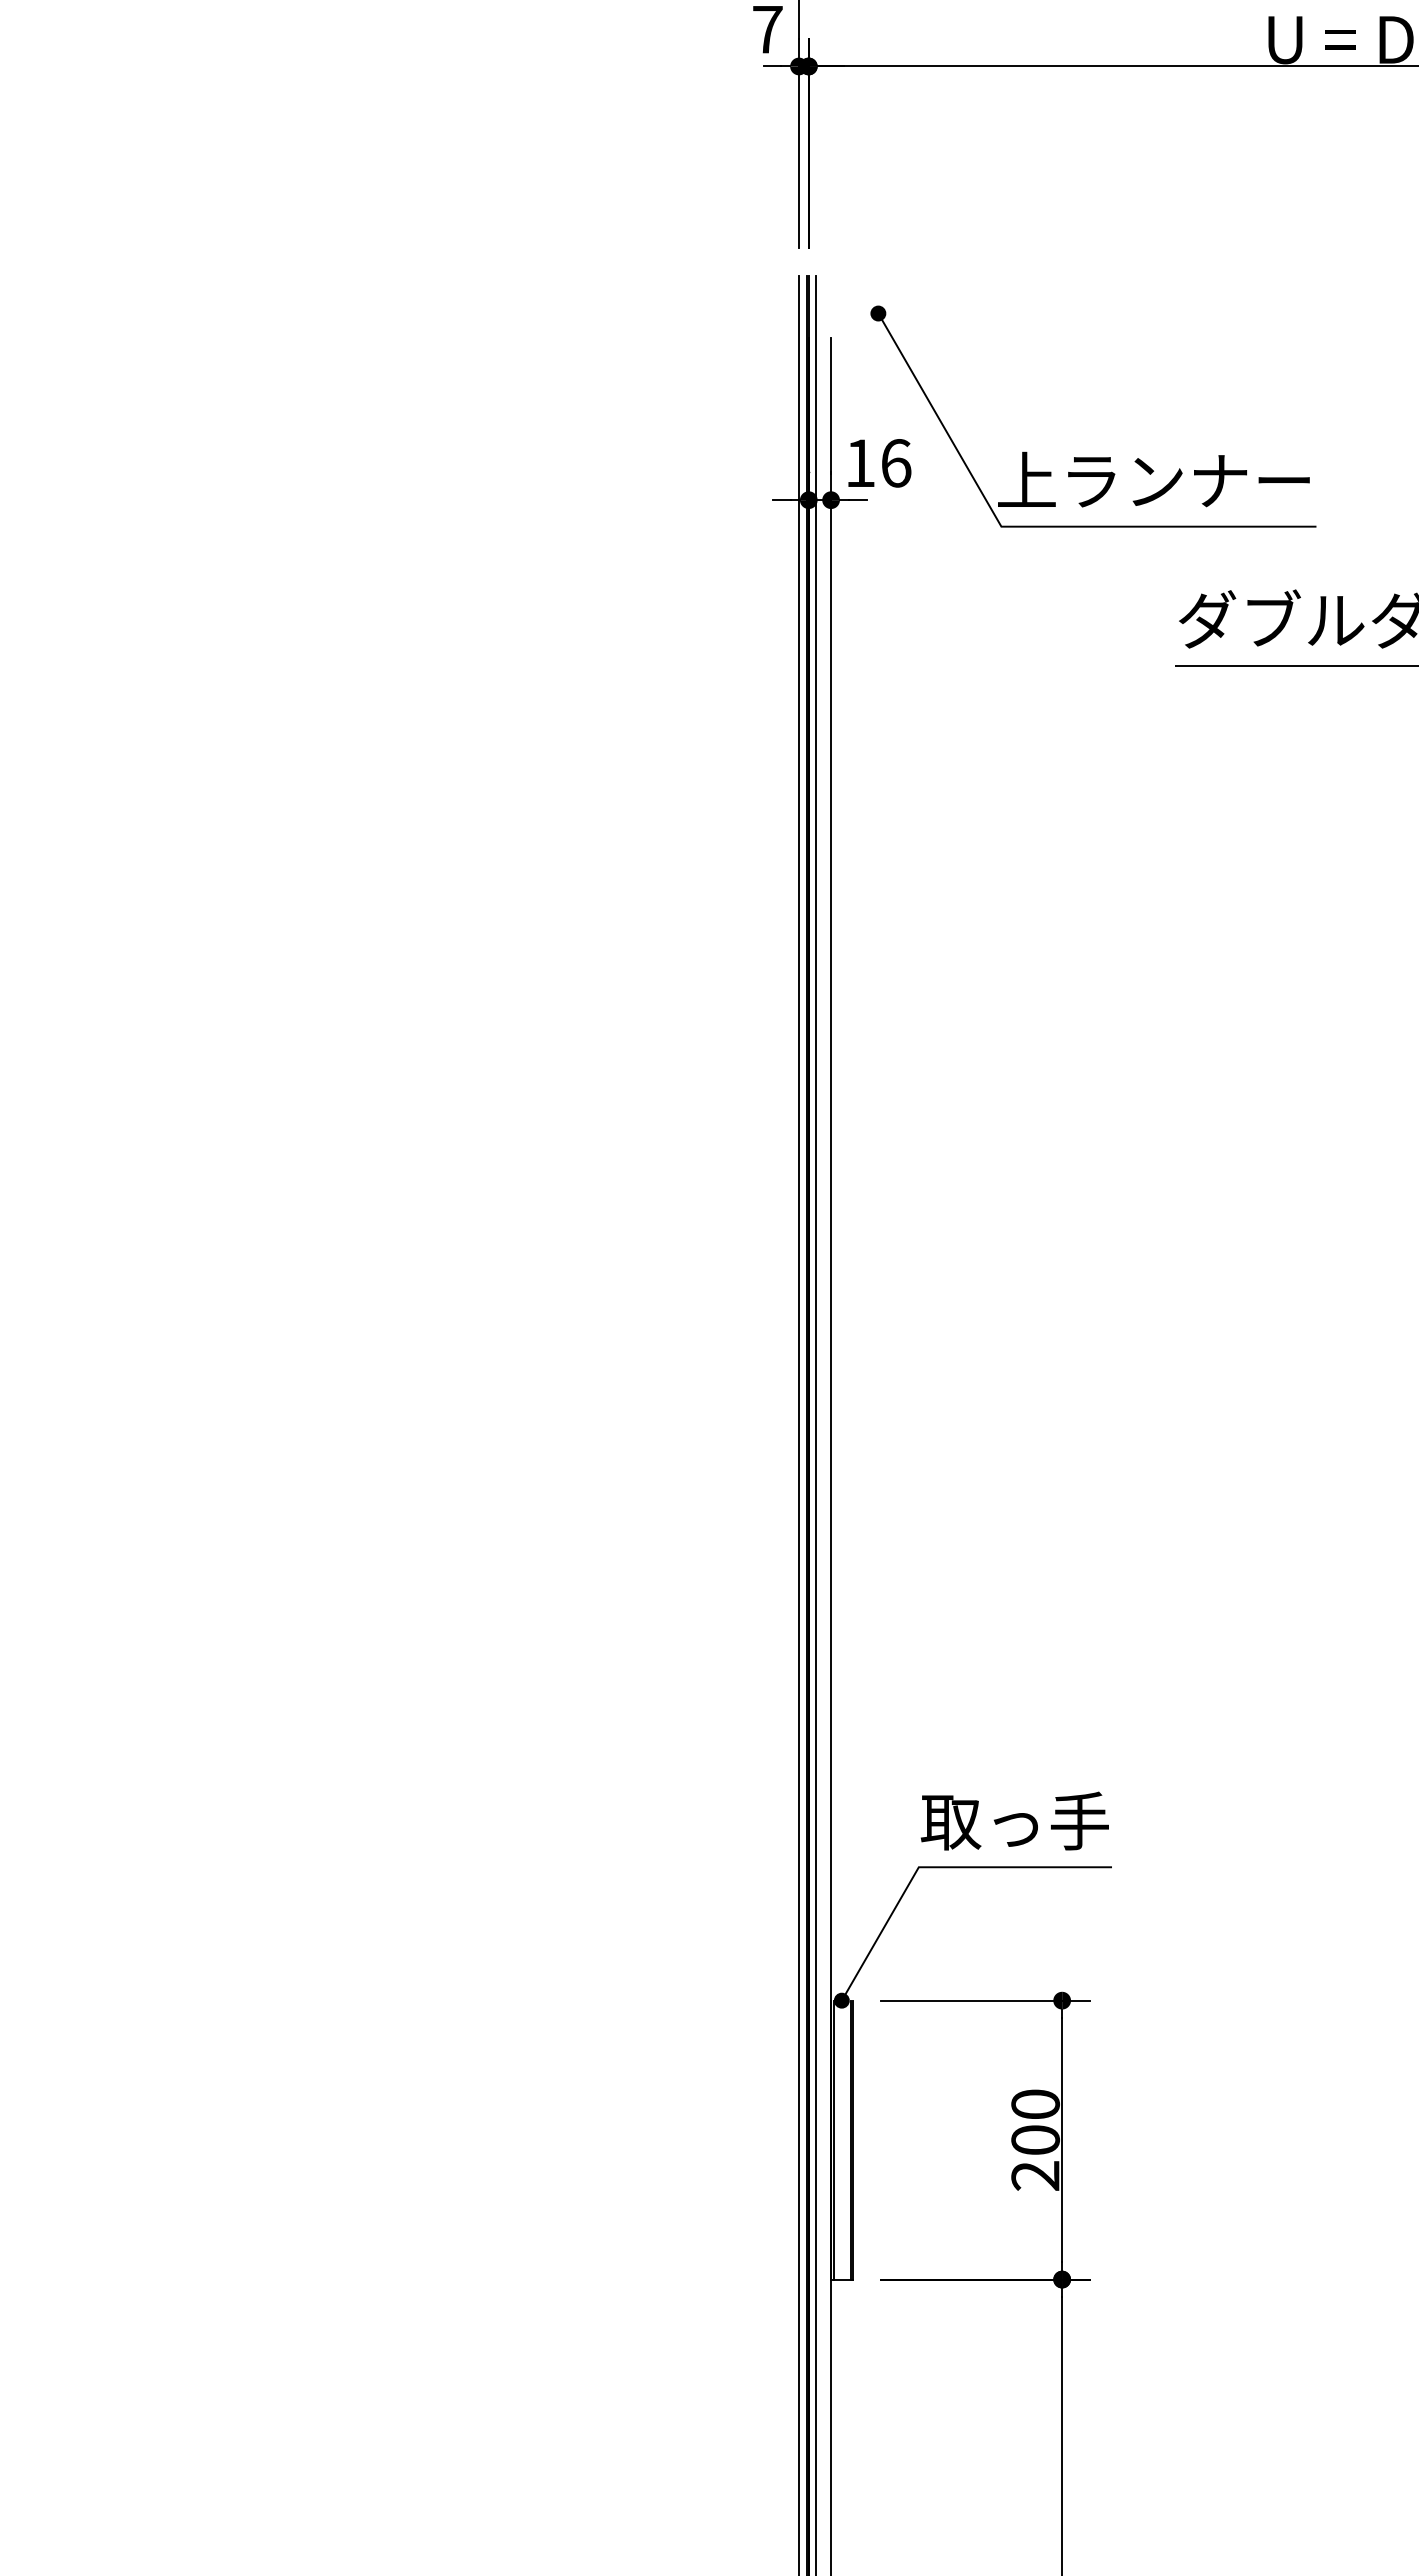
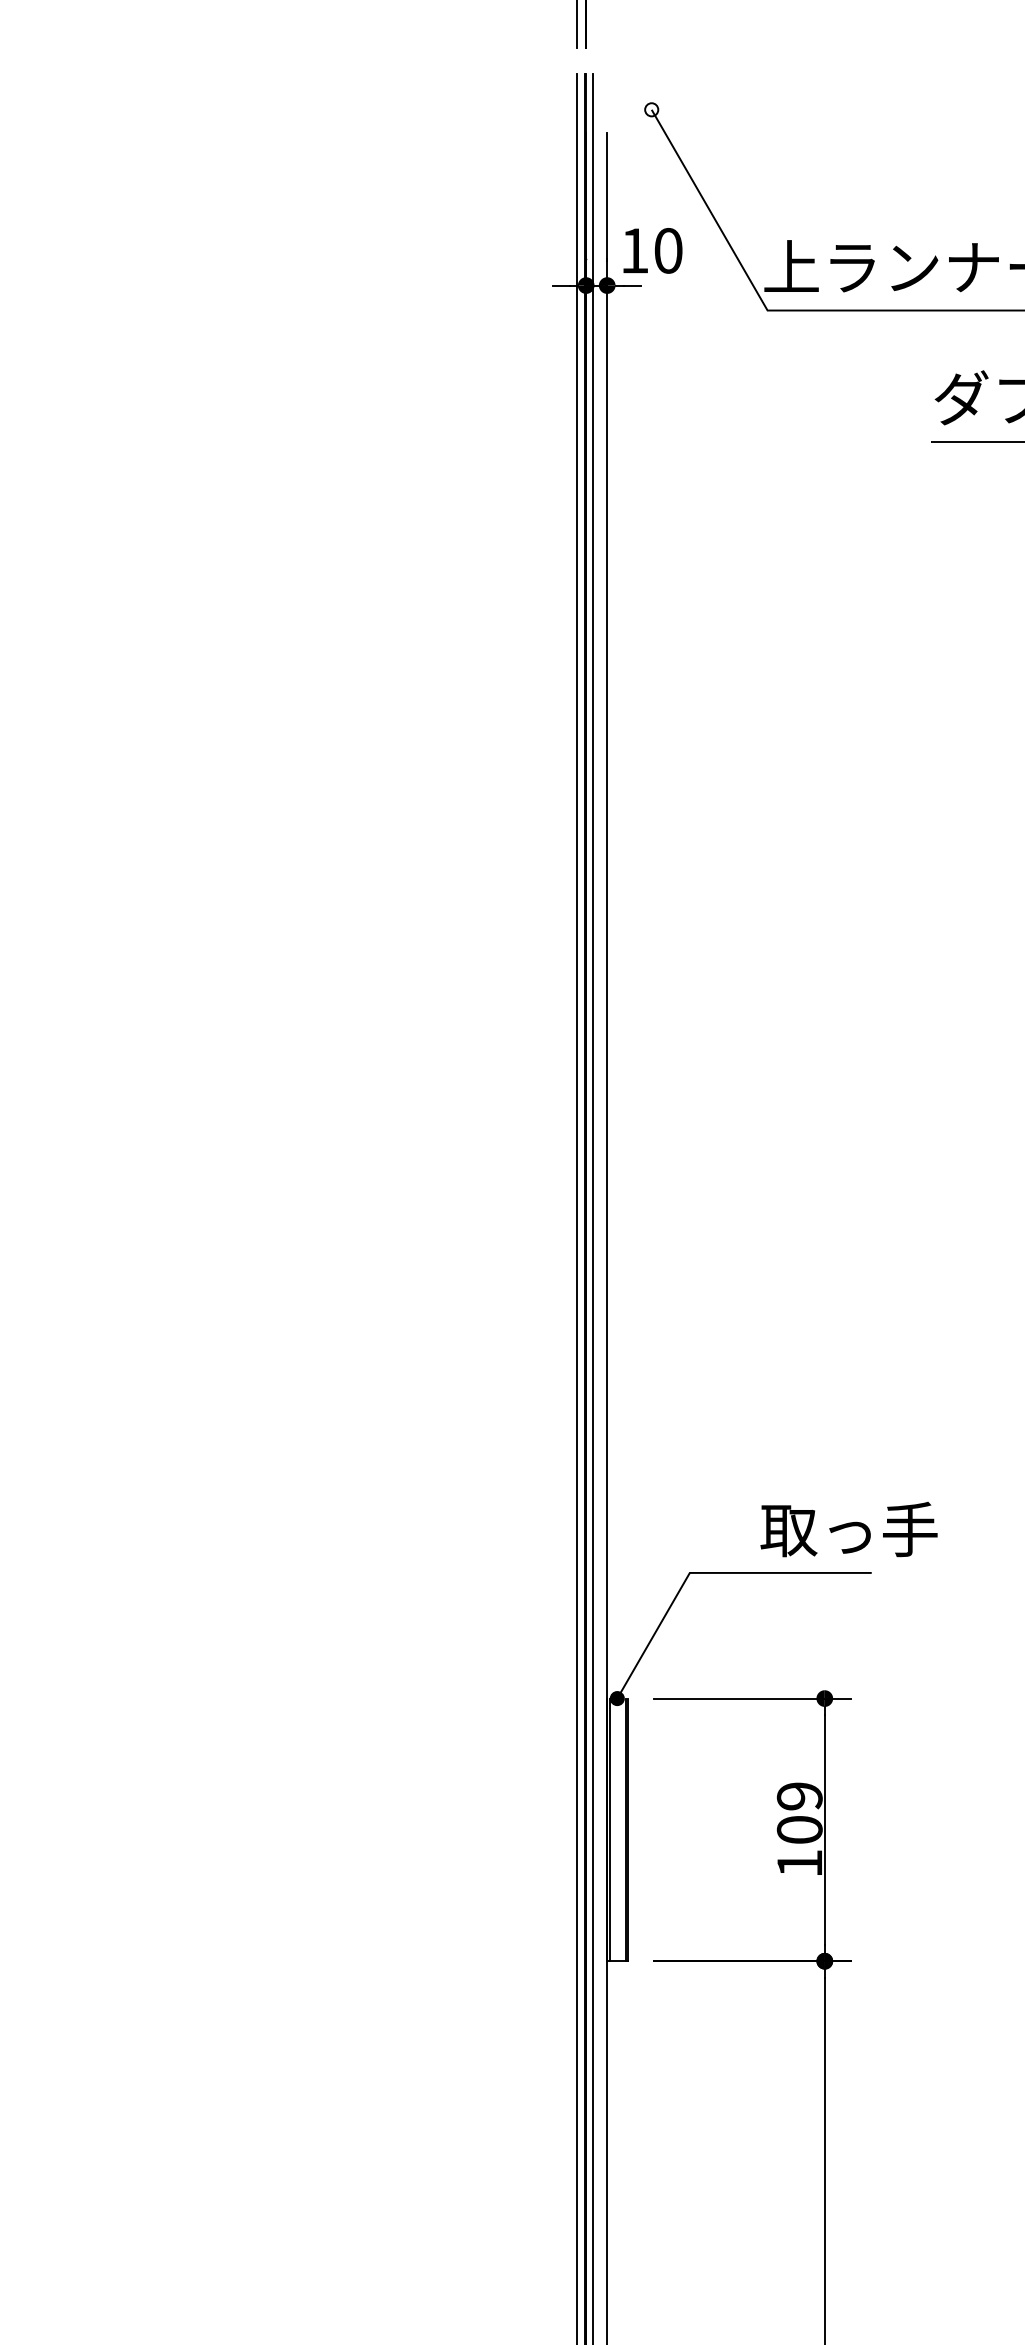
fill: (878, 313) -> (651, 109), removed
text: (896, 463) -> (668, 251), 16 -> 10
text: (1014, 1820) -> (848, 1528), moved
text: (1035, 2139) -> (799, 1829), 200 -> 109

